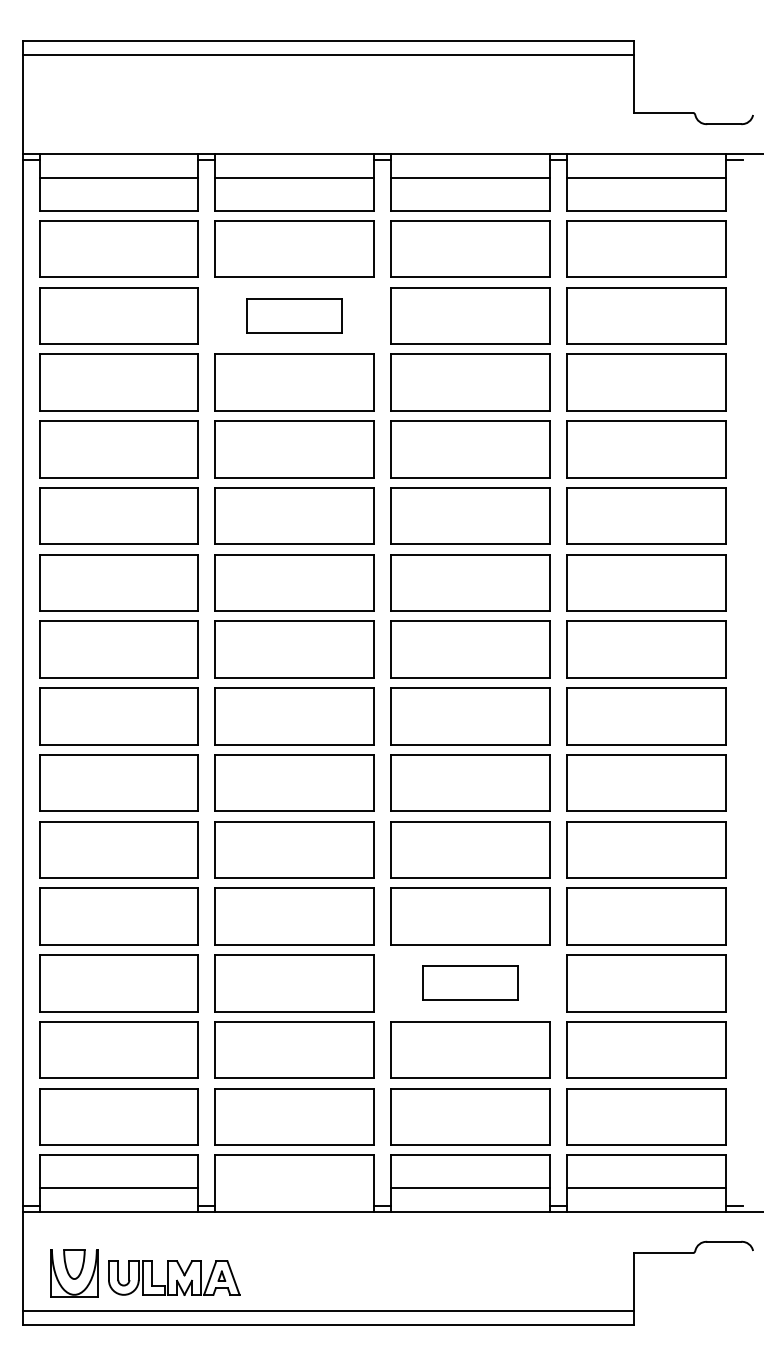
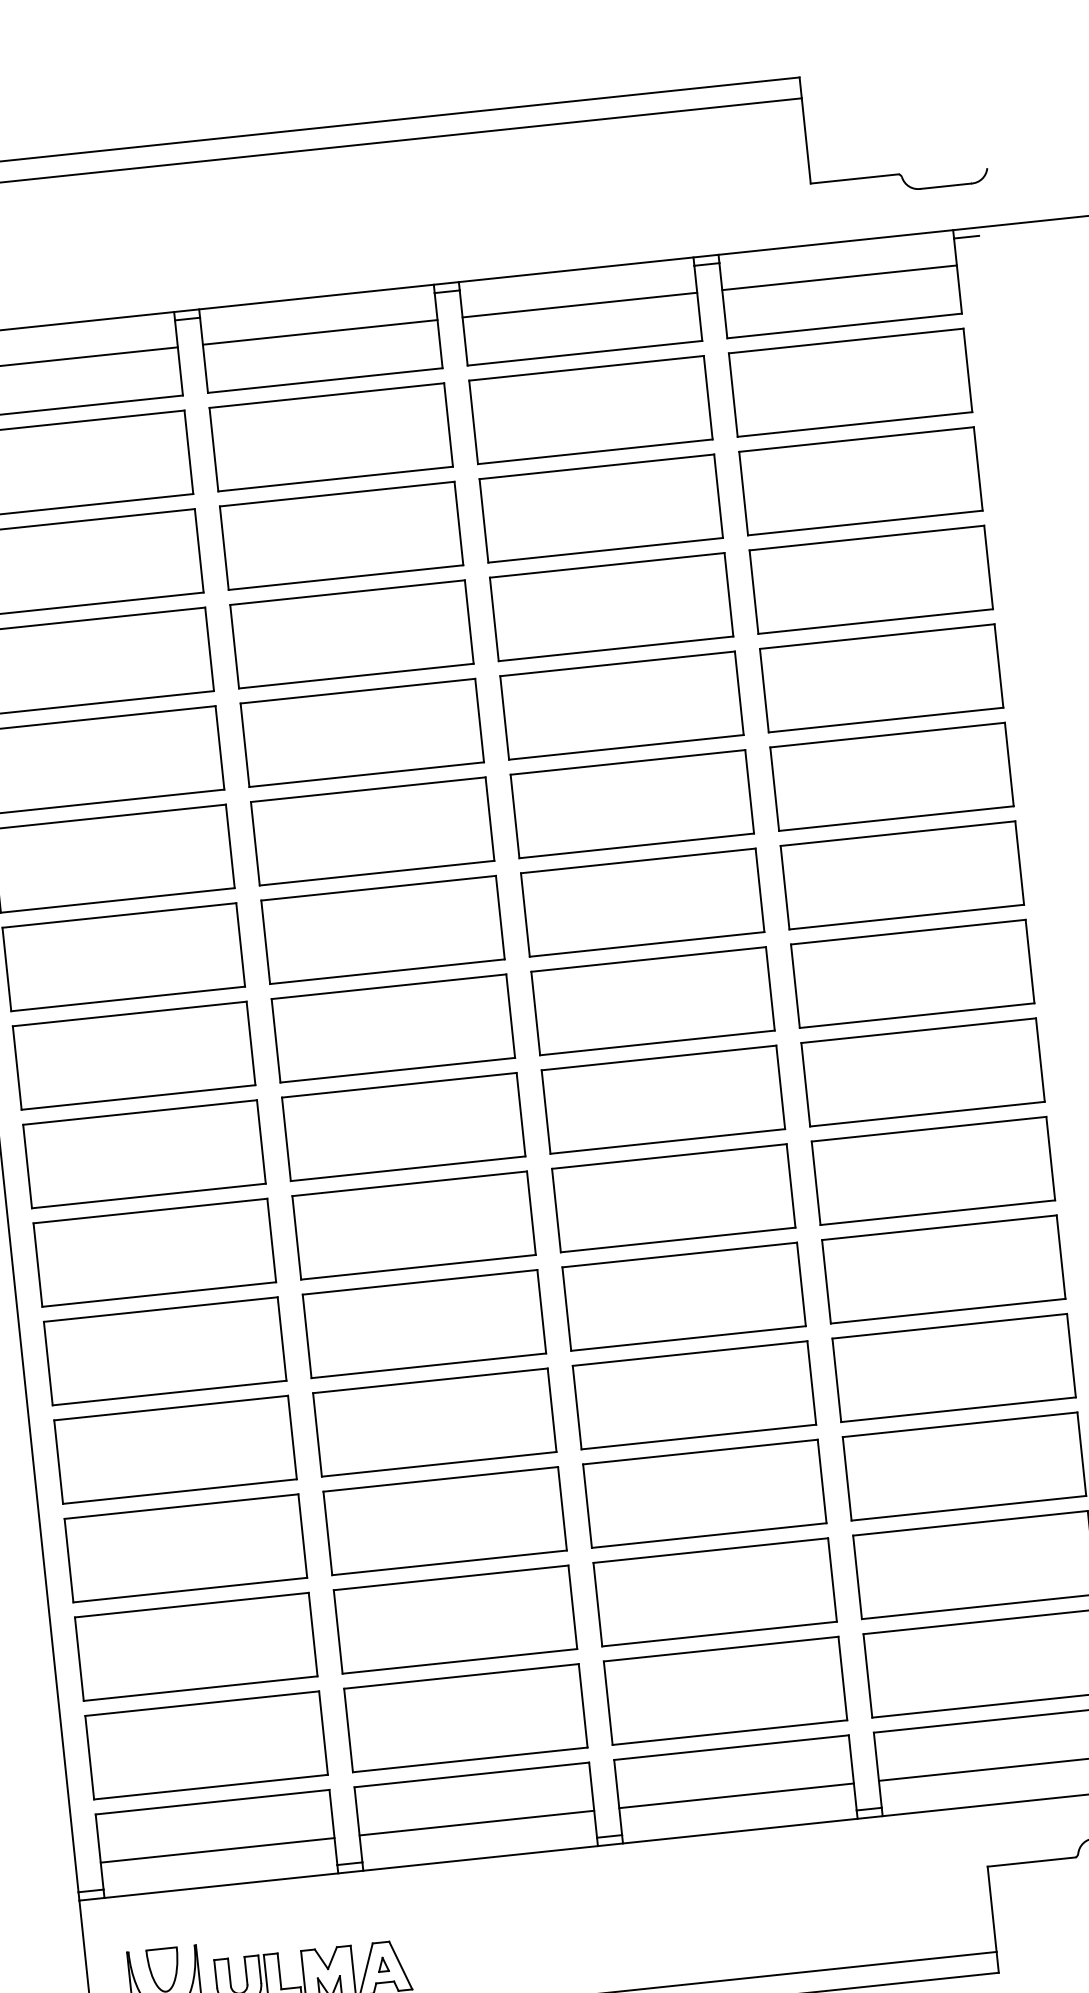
part: (294, 315) -> (341, 535), size x1.67
part: (470, 983) -> (704, 1494), size x1.67
line: (294, 1187) -> (476, 1822), added

